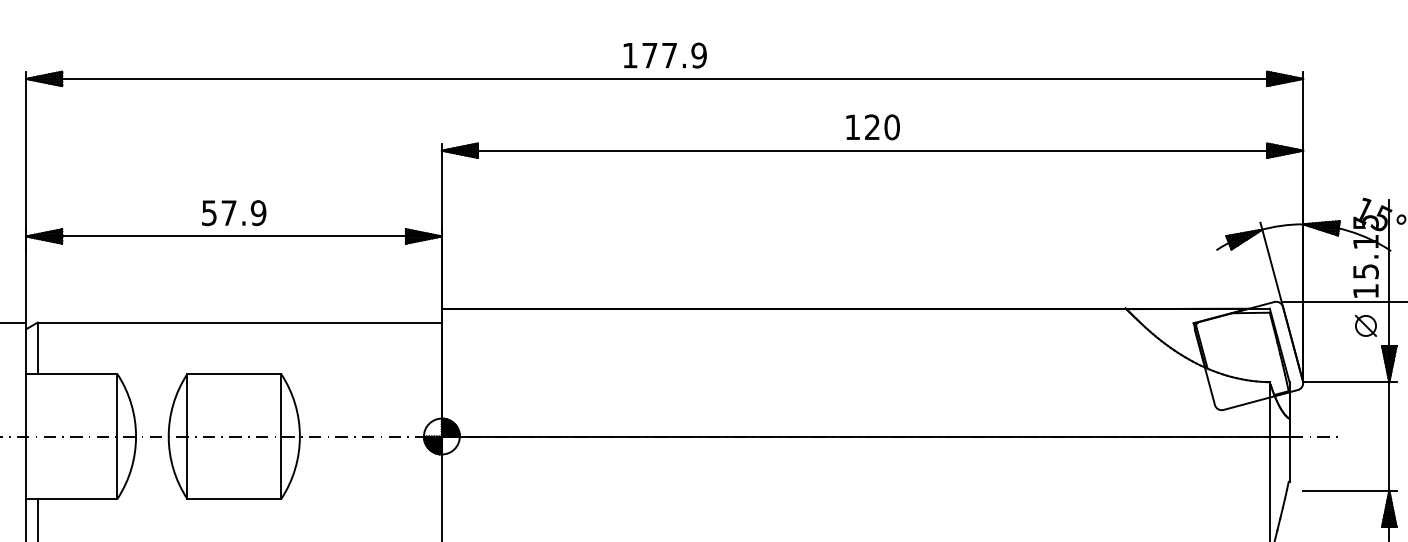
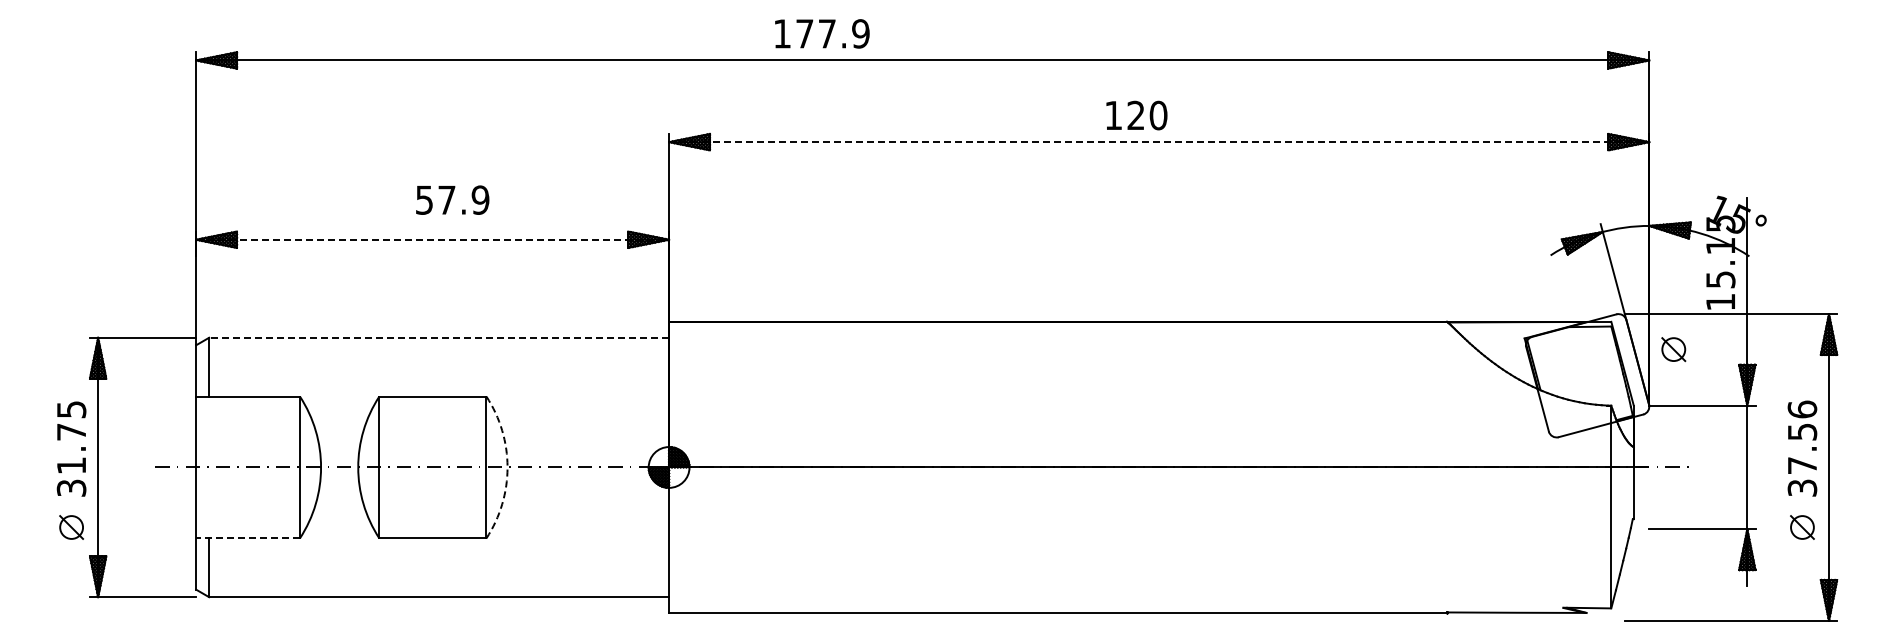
text: (665, 55) -> (822, 33), moved
text: (872, 127) -> (1136, 115), moved
line: (872, 151) -> (1159, 142), solid -> dashed
text: (233, 212) -> (452, 199), moved
line: (234, 236) -> (433, 239), solid -> dashed
line: (240, 322) -> (439, 337), solid -> dashed
part: (1365, 325) -> (1673, 349), moved
arc: (299, 436) -> (507, 467), solid -> dashed
line: (72, 498) -> (248, 538), solid -> dashed

